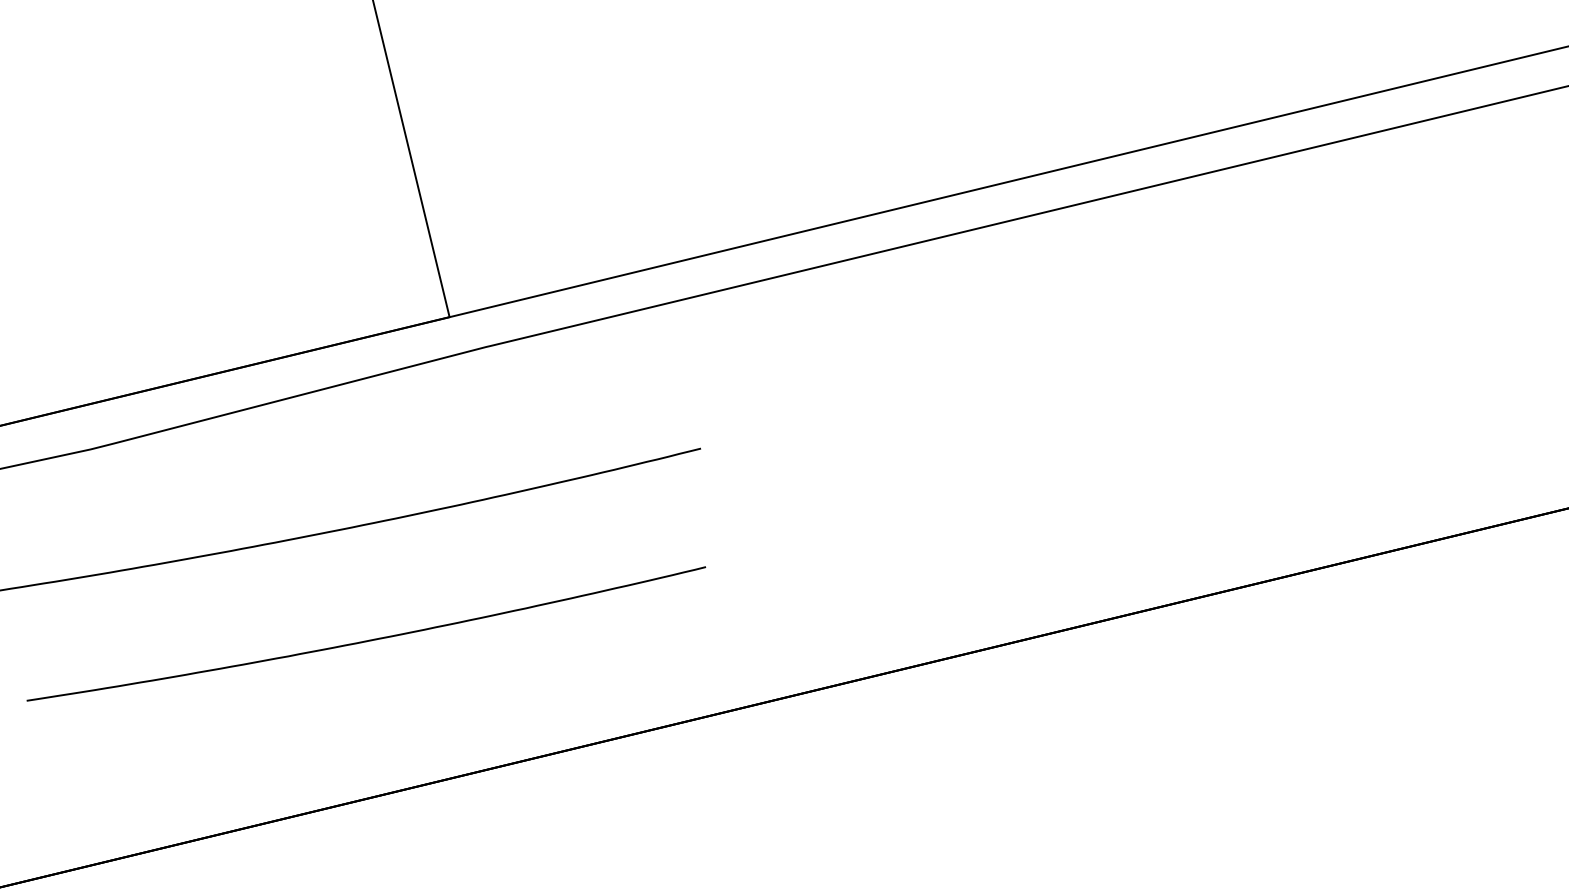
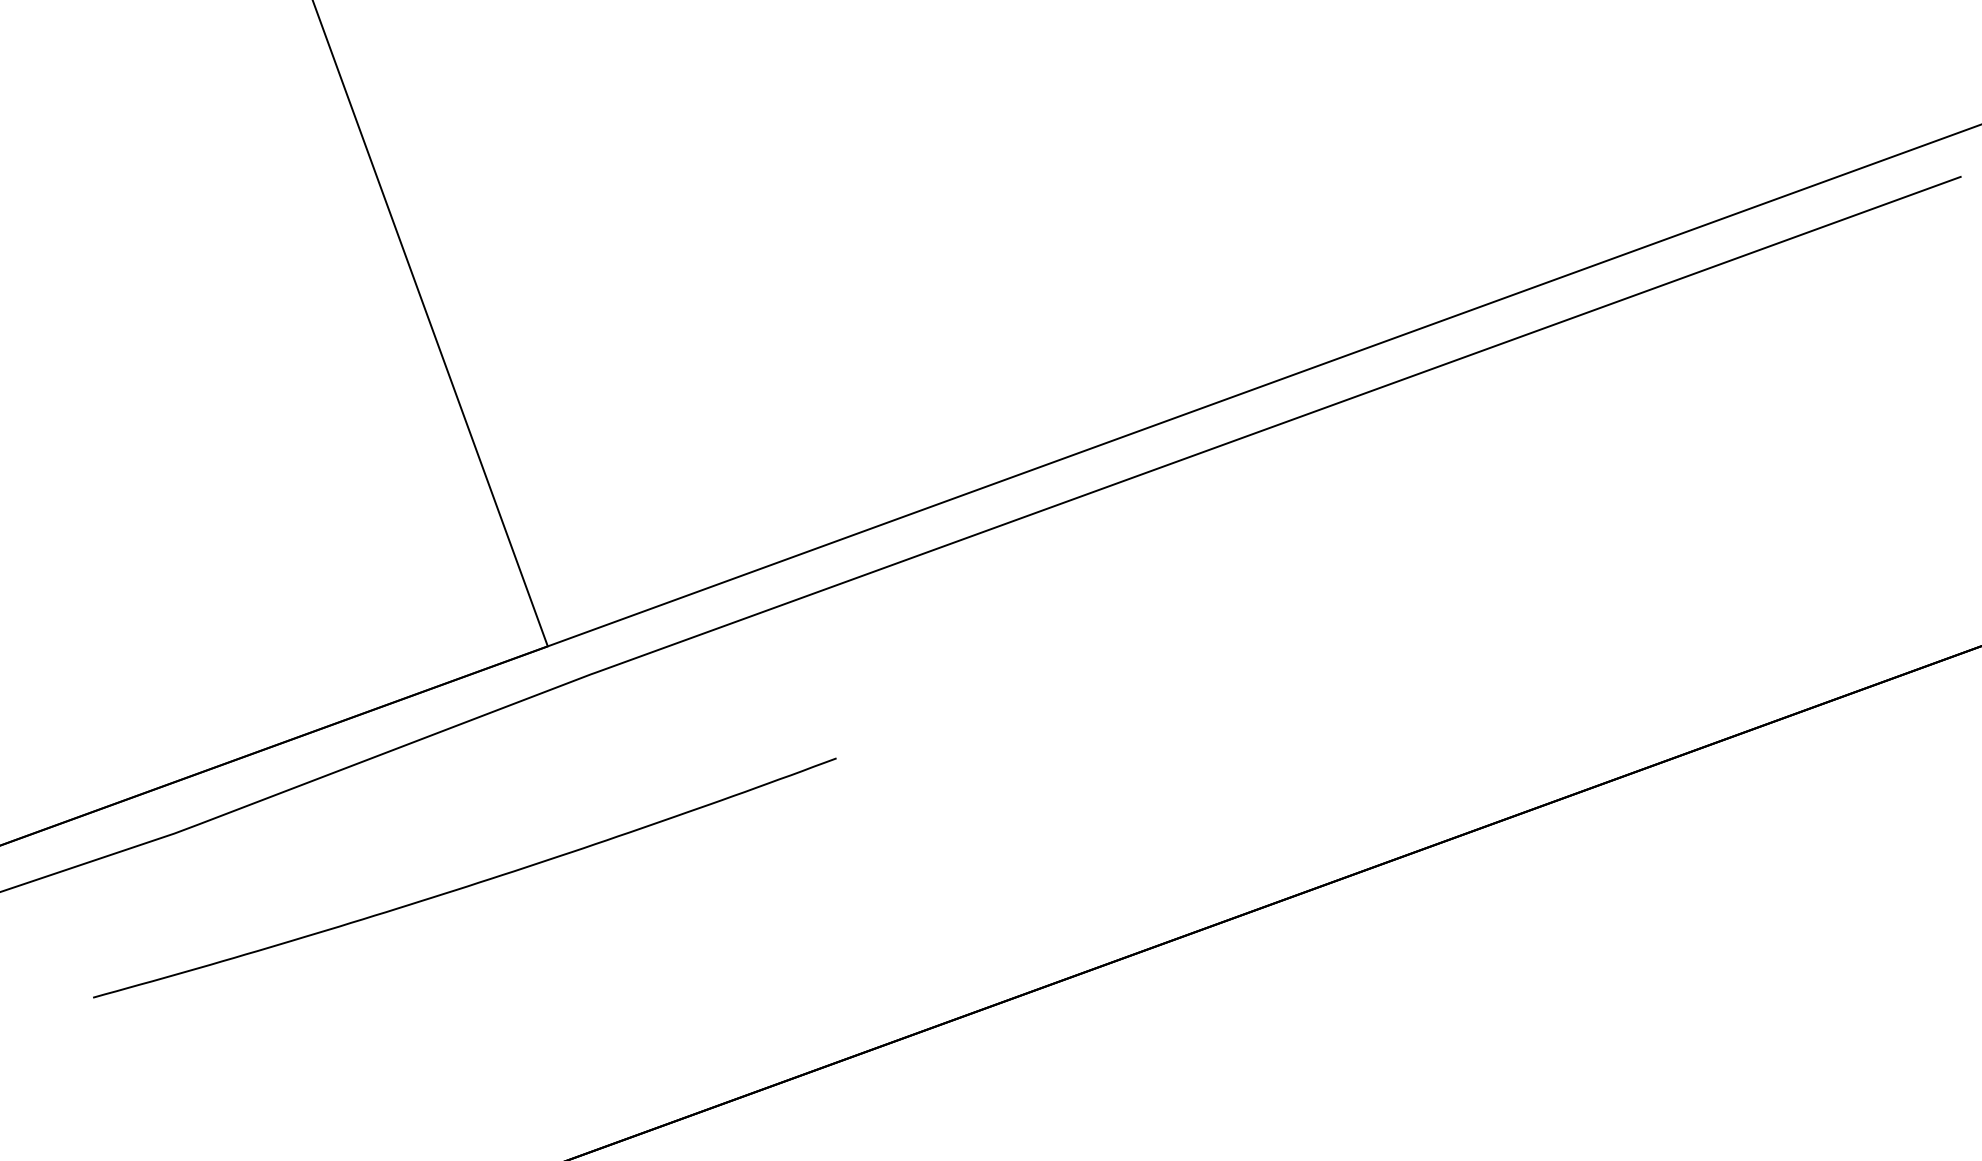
curve: (367, 639) -> (498, 1006), removed

